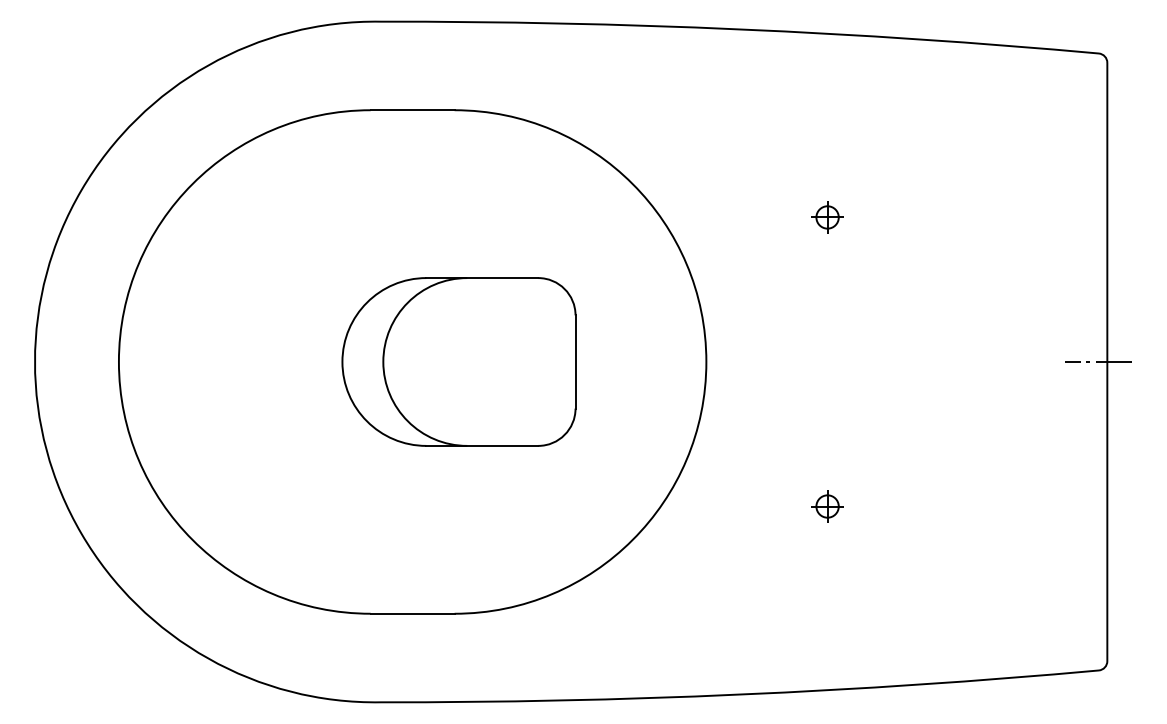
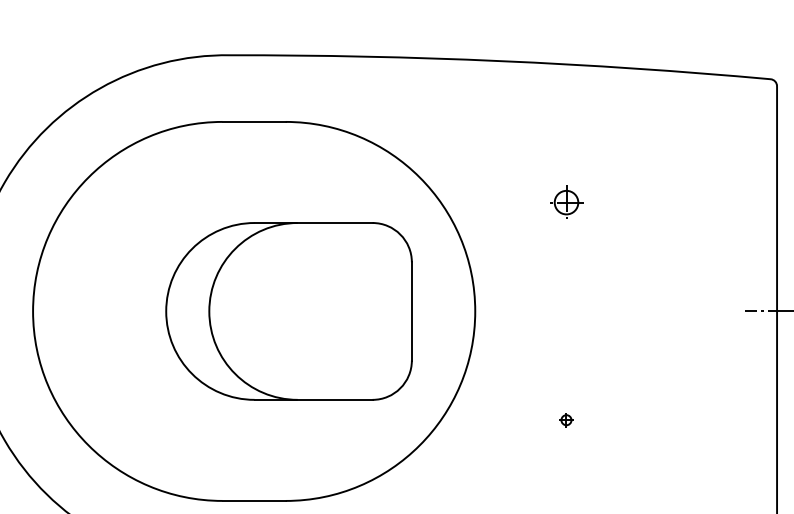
part: (827, 217) -> (566, 202), size x1.4
part: (458, 361) -> (288, 311), size x1.4
part: (827, 506) -> (566, 420), size x0.6

